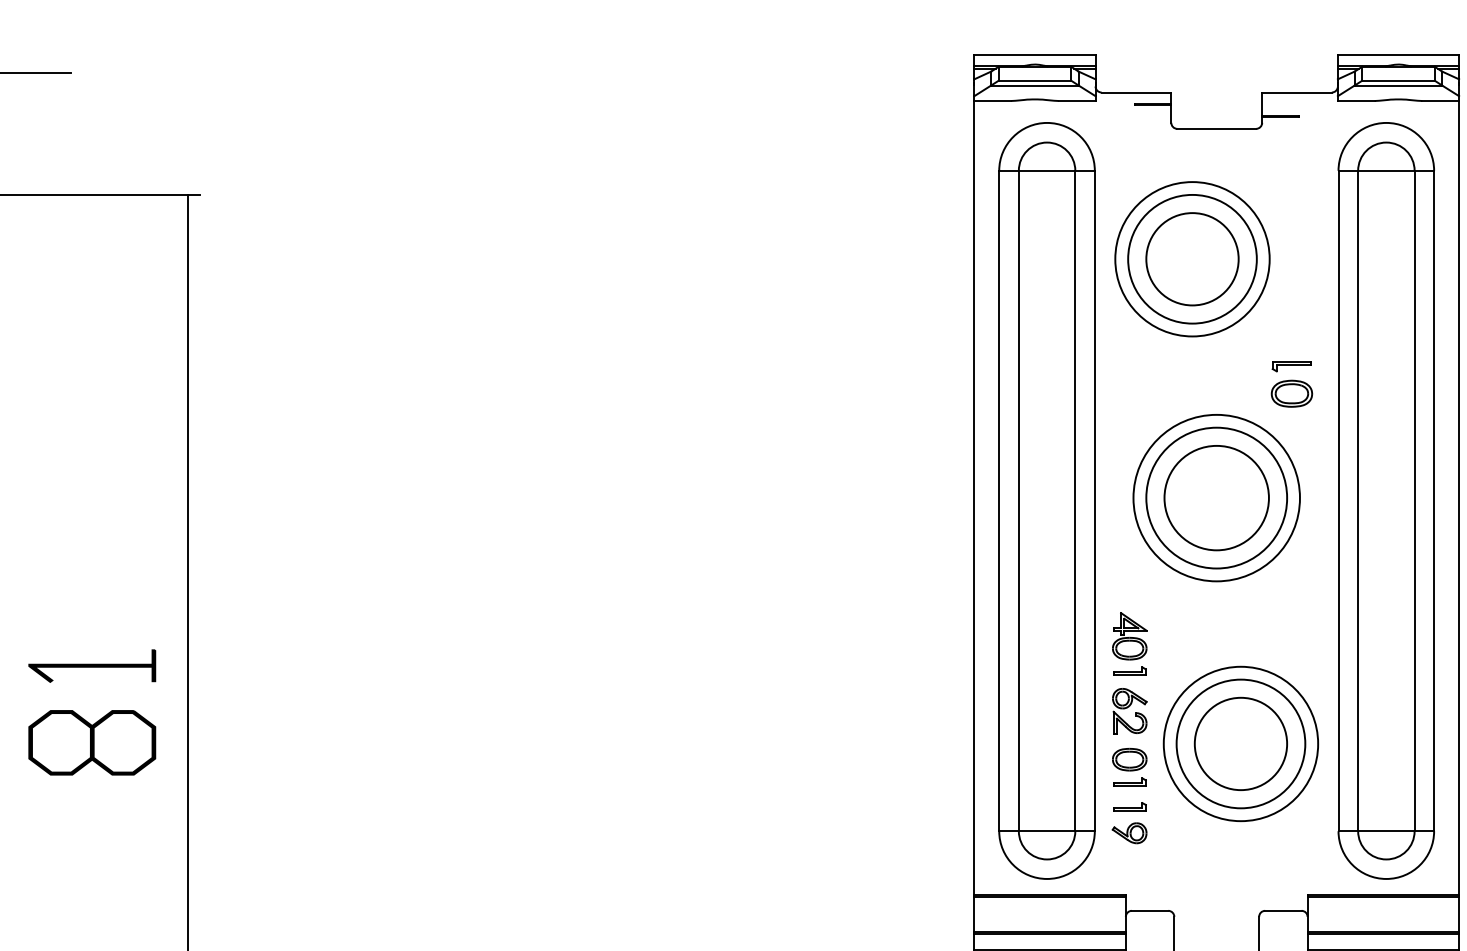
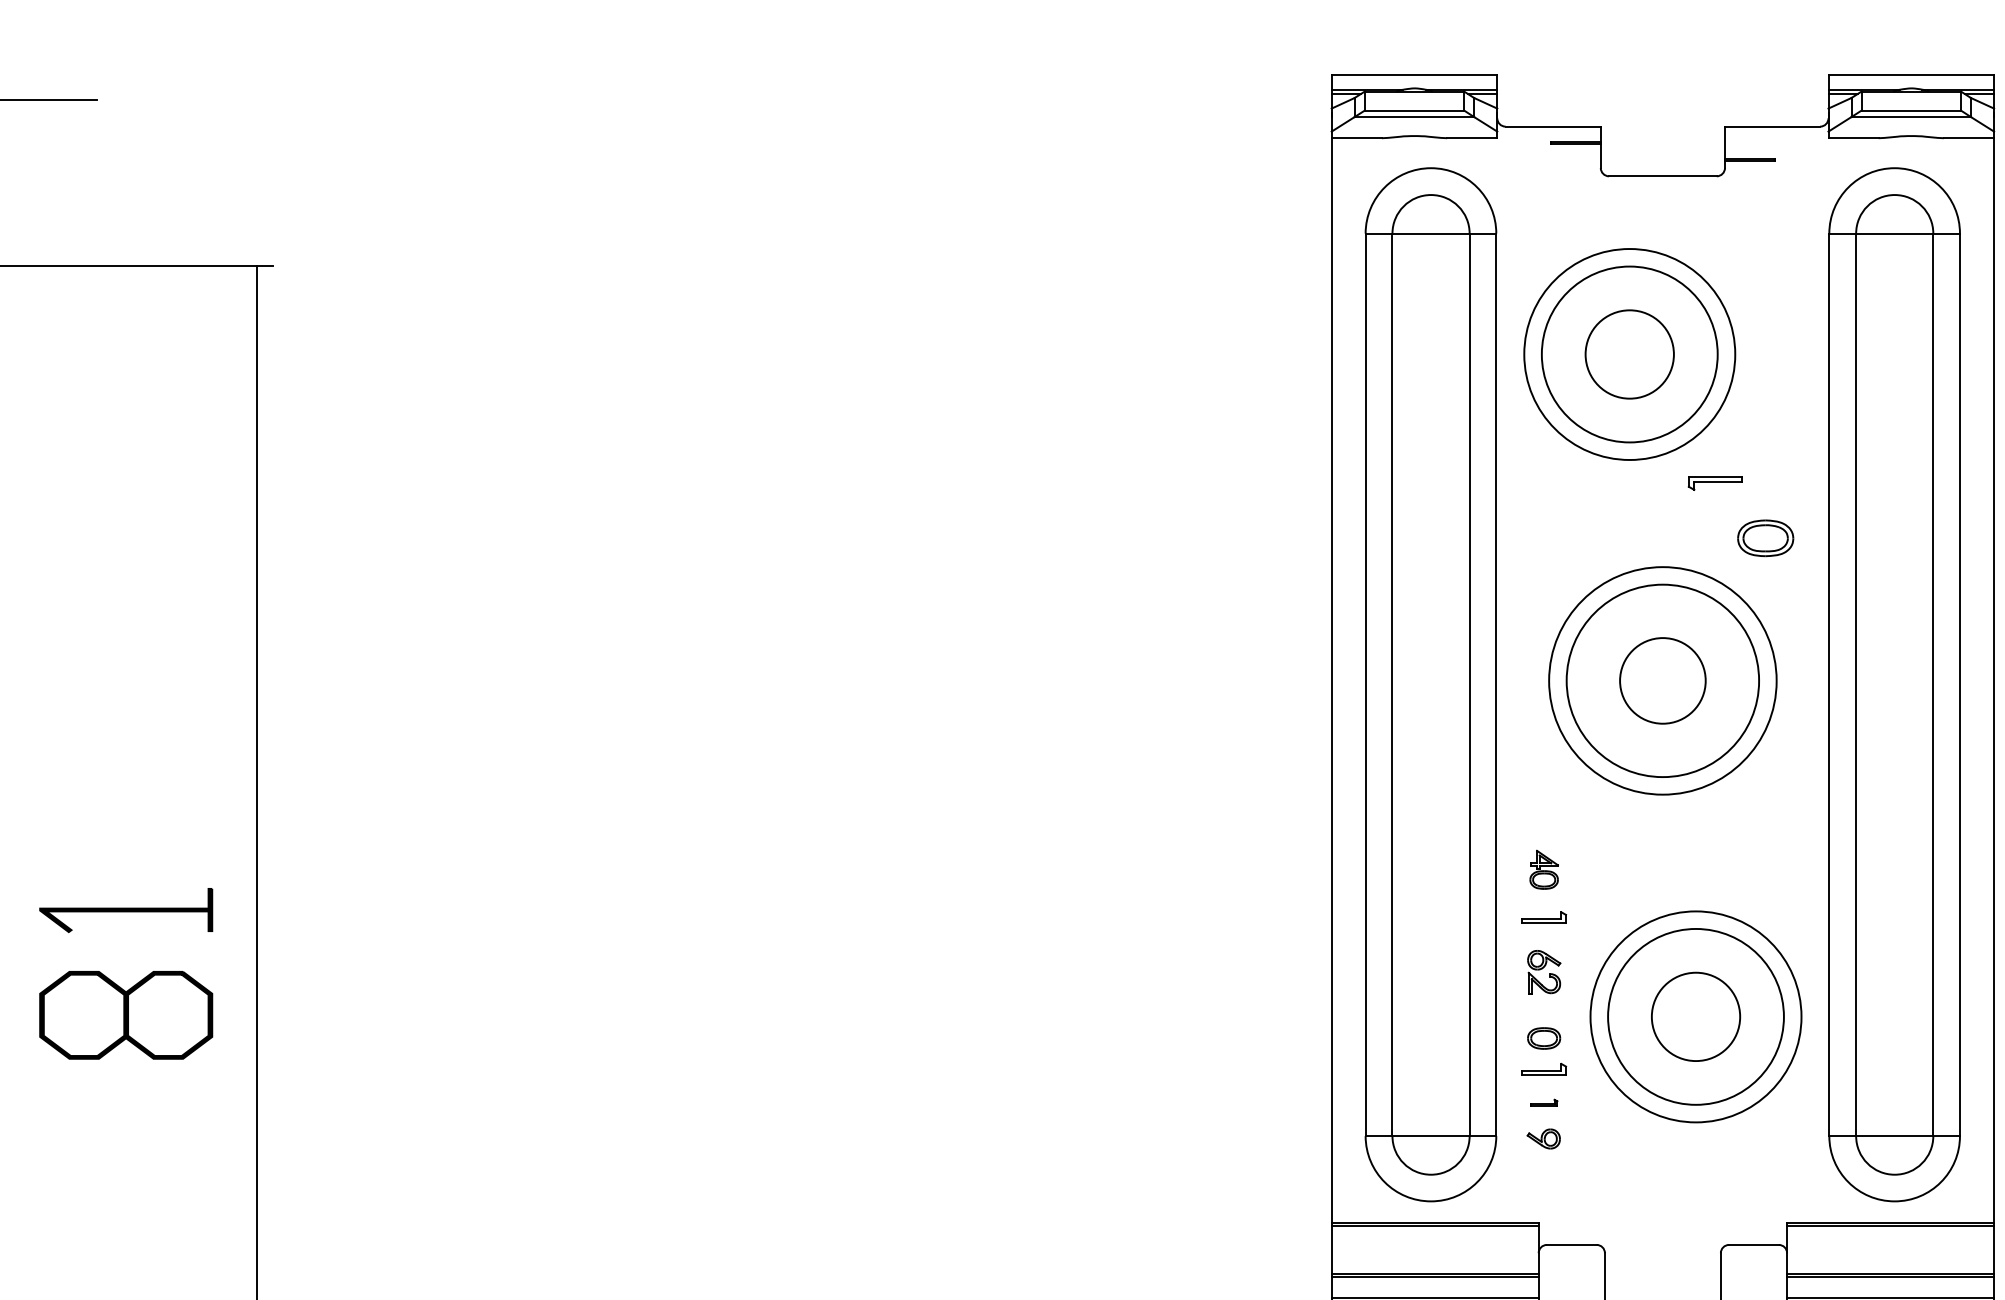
circle: (1192, 259) -> (1629, 354), size x0.7
part: (1291, 366) -> (1714, 483), moved
circle: (1216, 497) -> (1662, 680), size x0.6
part: (1129, 636) -> (1543, 870), size x0.6
part: (1129, 711) -> (1543, 972), size x0.7
circle: (1240, 743) -> (1695, 1016), size x0.7
part: (1129, 759) -> (1543, 1038), size x0.7
part: (1129, 806) -> (1543, 1102), size x0.6
part: (1129, 833) -> (1543, 1139), size x0.7

